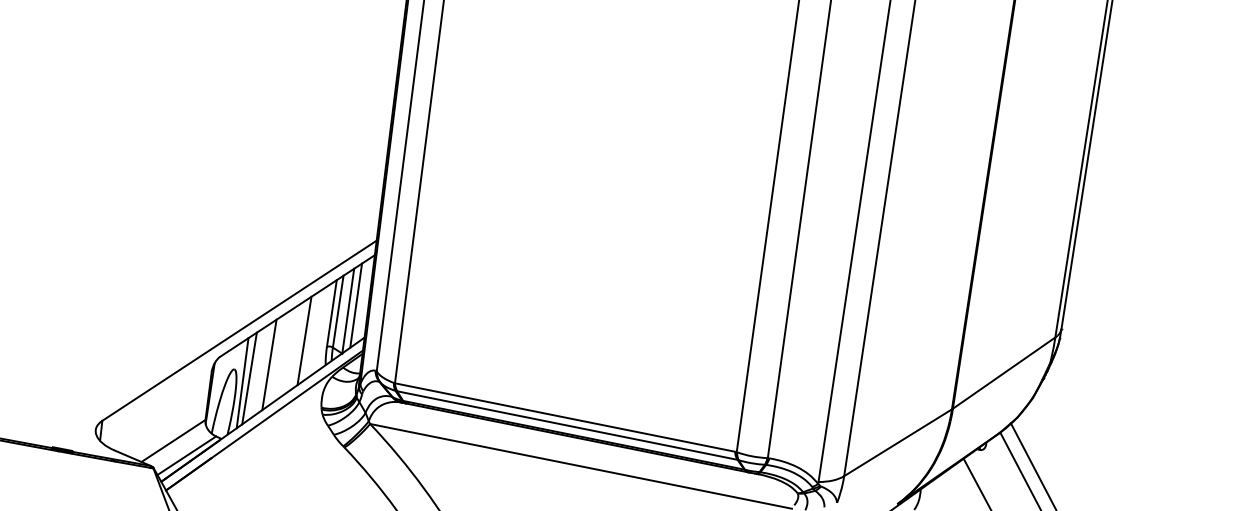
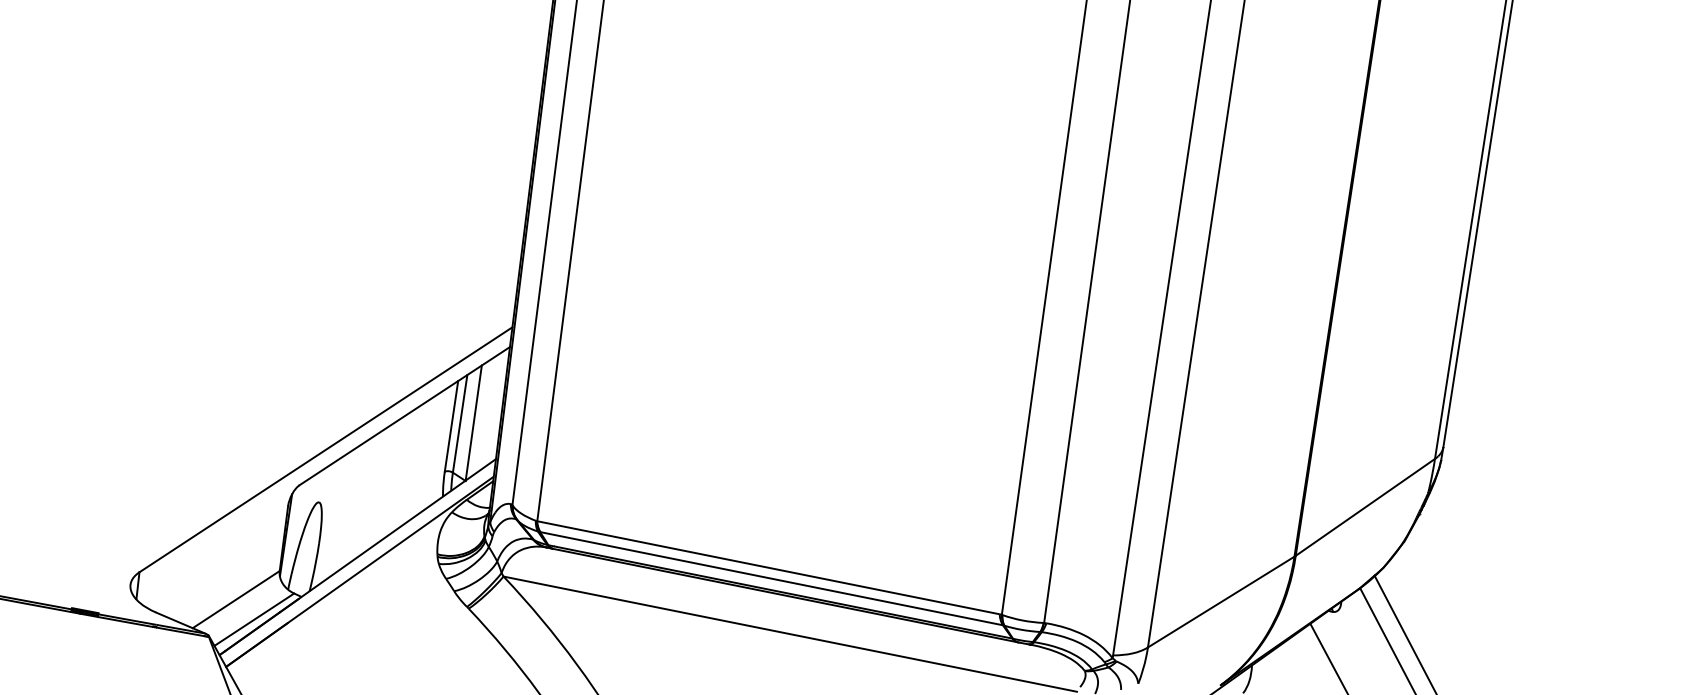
line: (356, 305) -> (484, 415), removed
line: (303, 340) -> (413, 463), removed
line: (269, 364) -> (366, 495), removed
line: (249, 378) -> (339, 514), removed
line: (242, 382) -> (330, 520), removed

